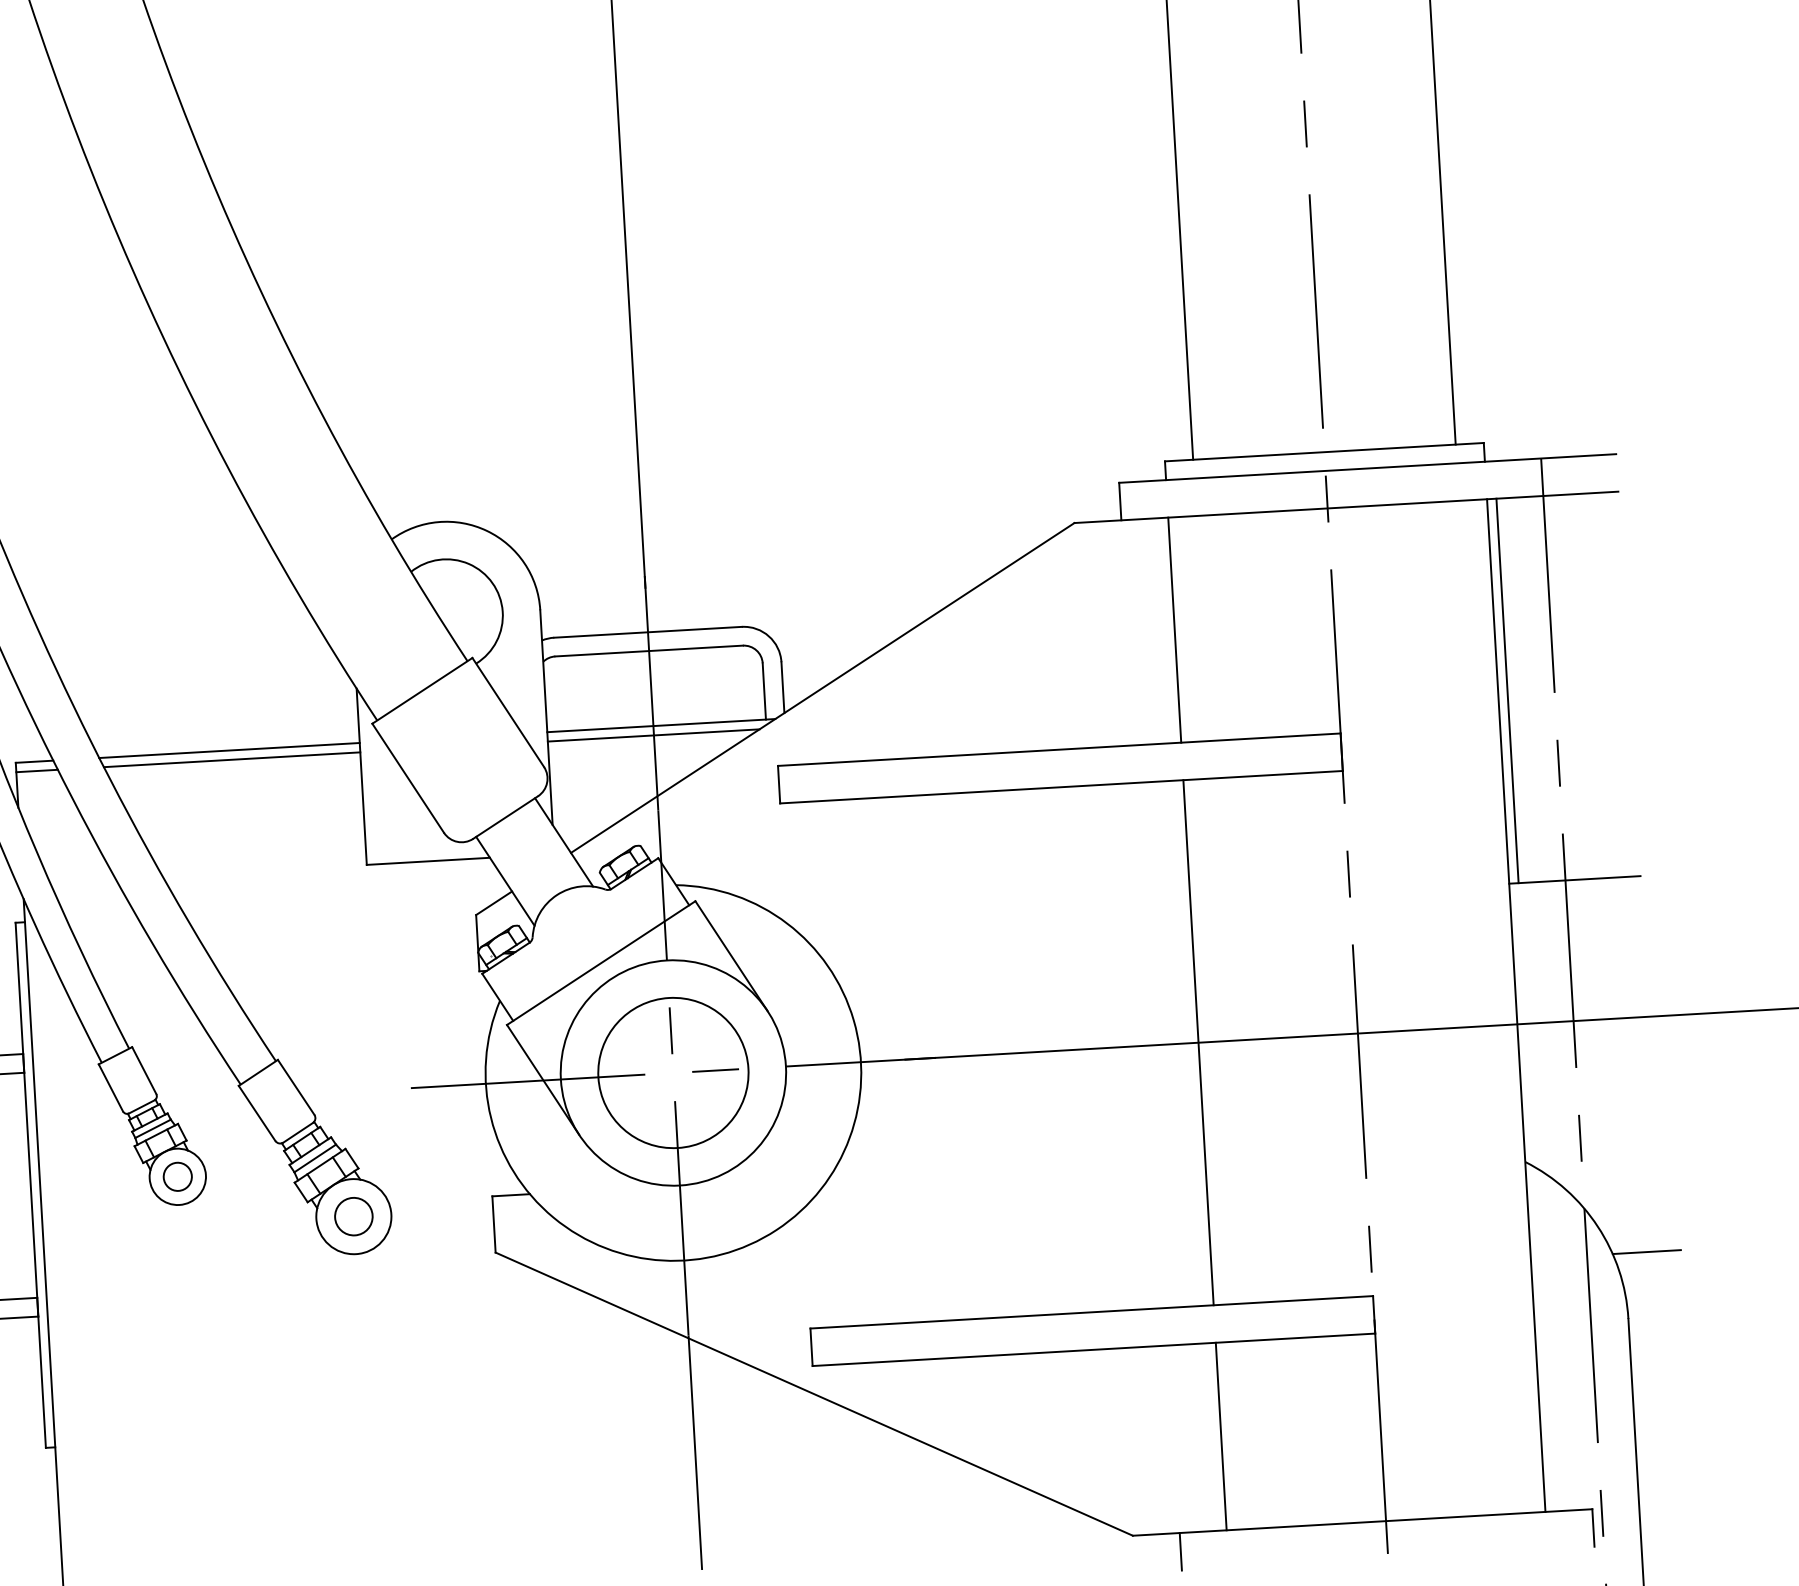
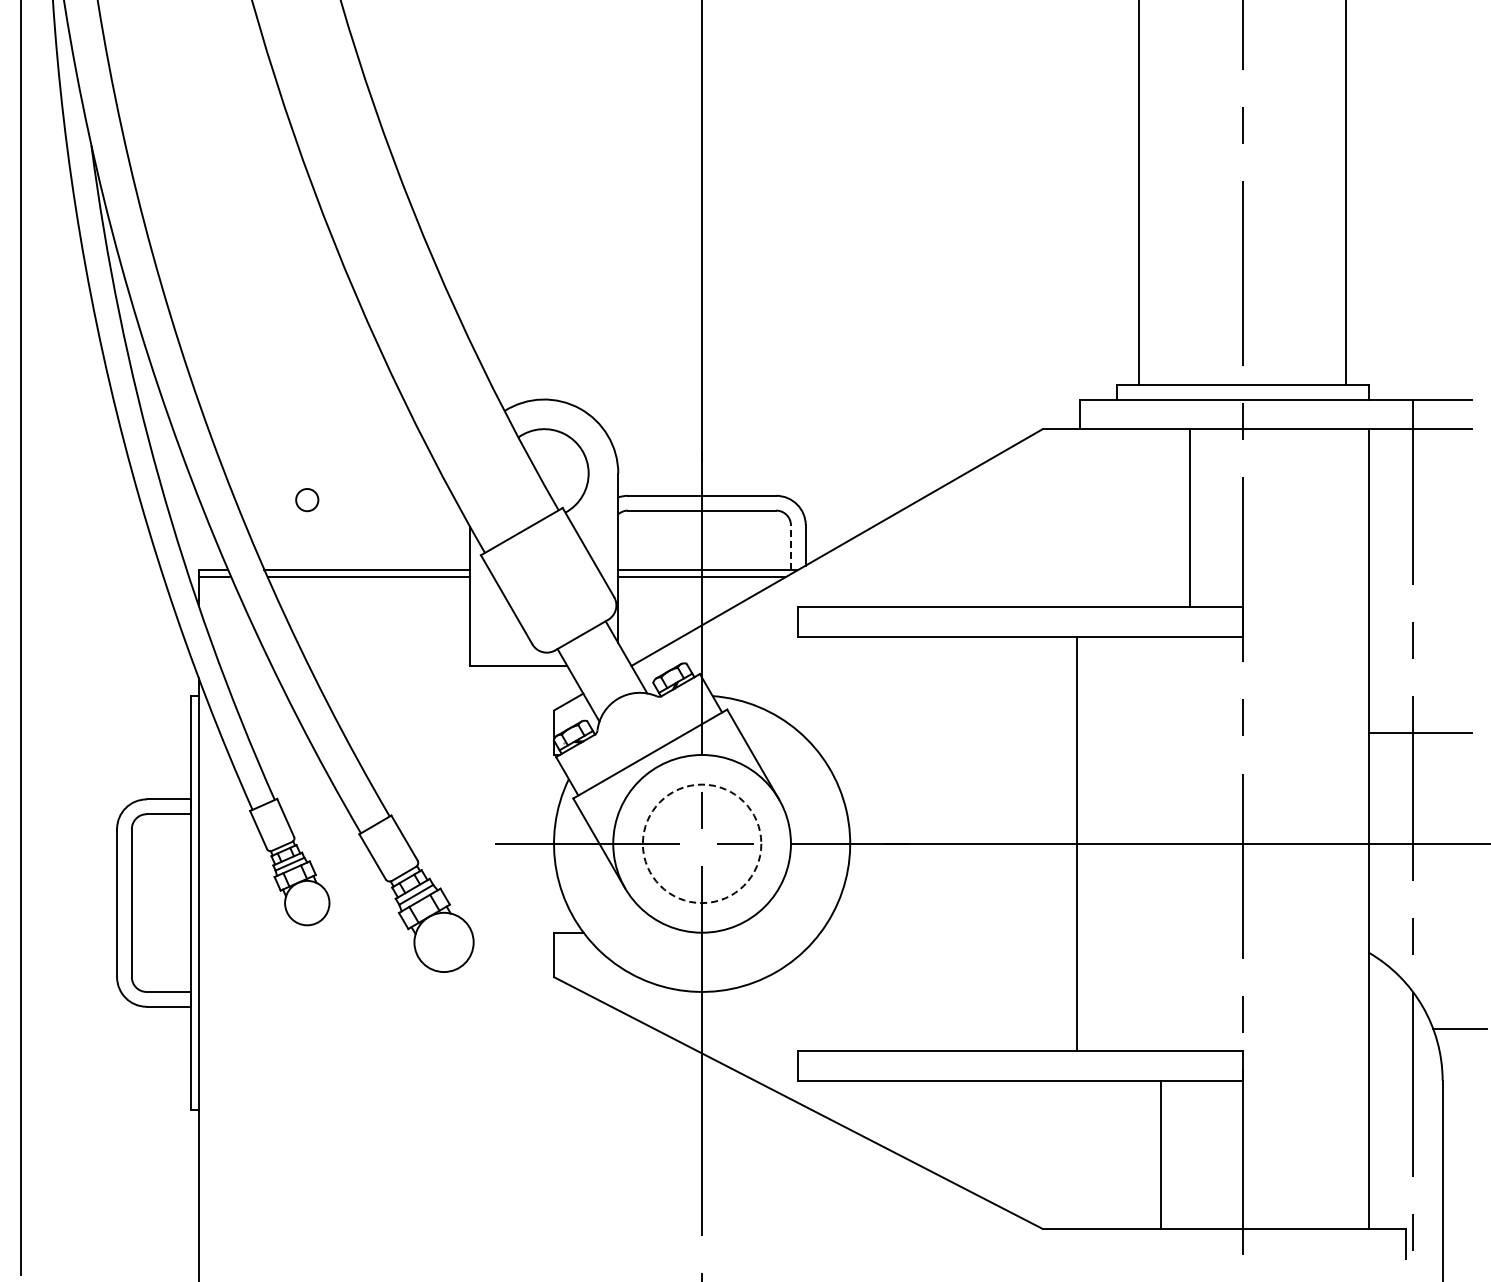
line: (1174, 629) -> (1189, 517), moved
line: (1508, 690) -> (1376, 580), removed
line: (763, 691) -> (790, 547), solid -> dashed
line: (1198, 1042) -> (1076, 843), moved
circle: (672, 1072) -> (701, 843), solid -> dashed
circle: (178, 1177) -> (307, 500), moved
circle: (353, 1216) -> (443, 942), removed
line: (1220, 1436) -> (1160, 1154), moved
line: (1180, 1551) -> (1079, 1243), removed

